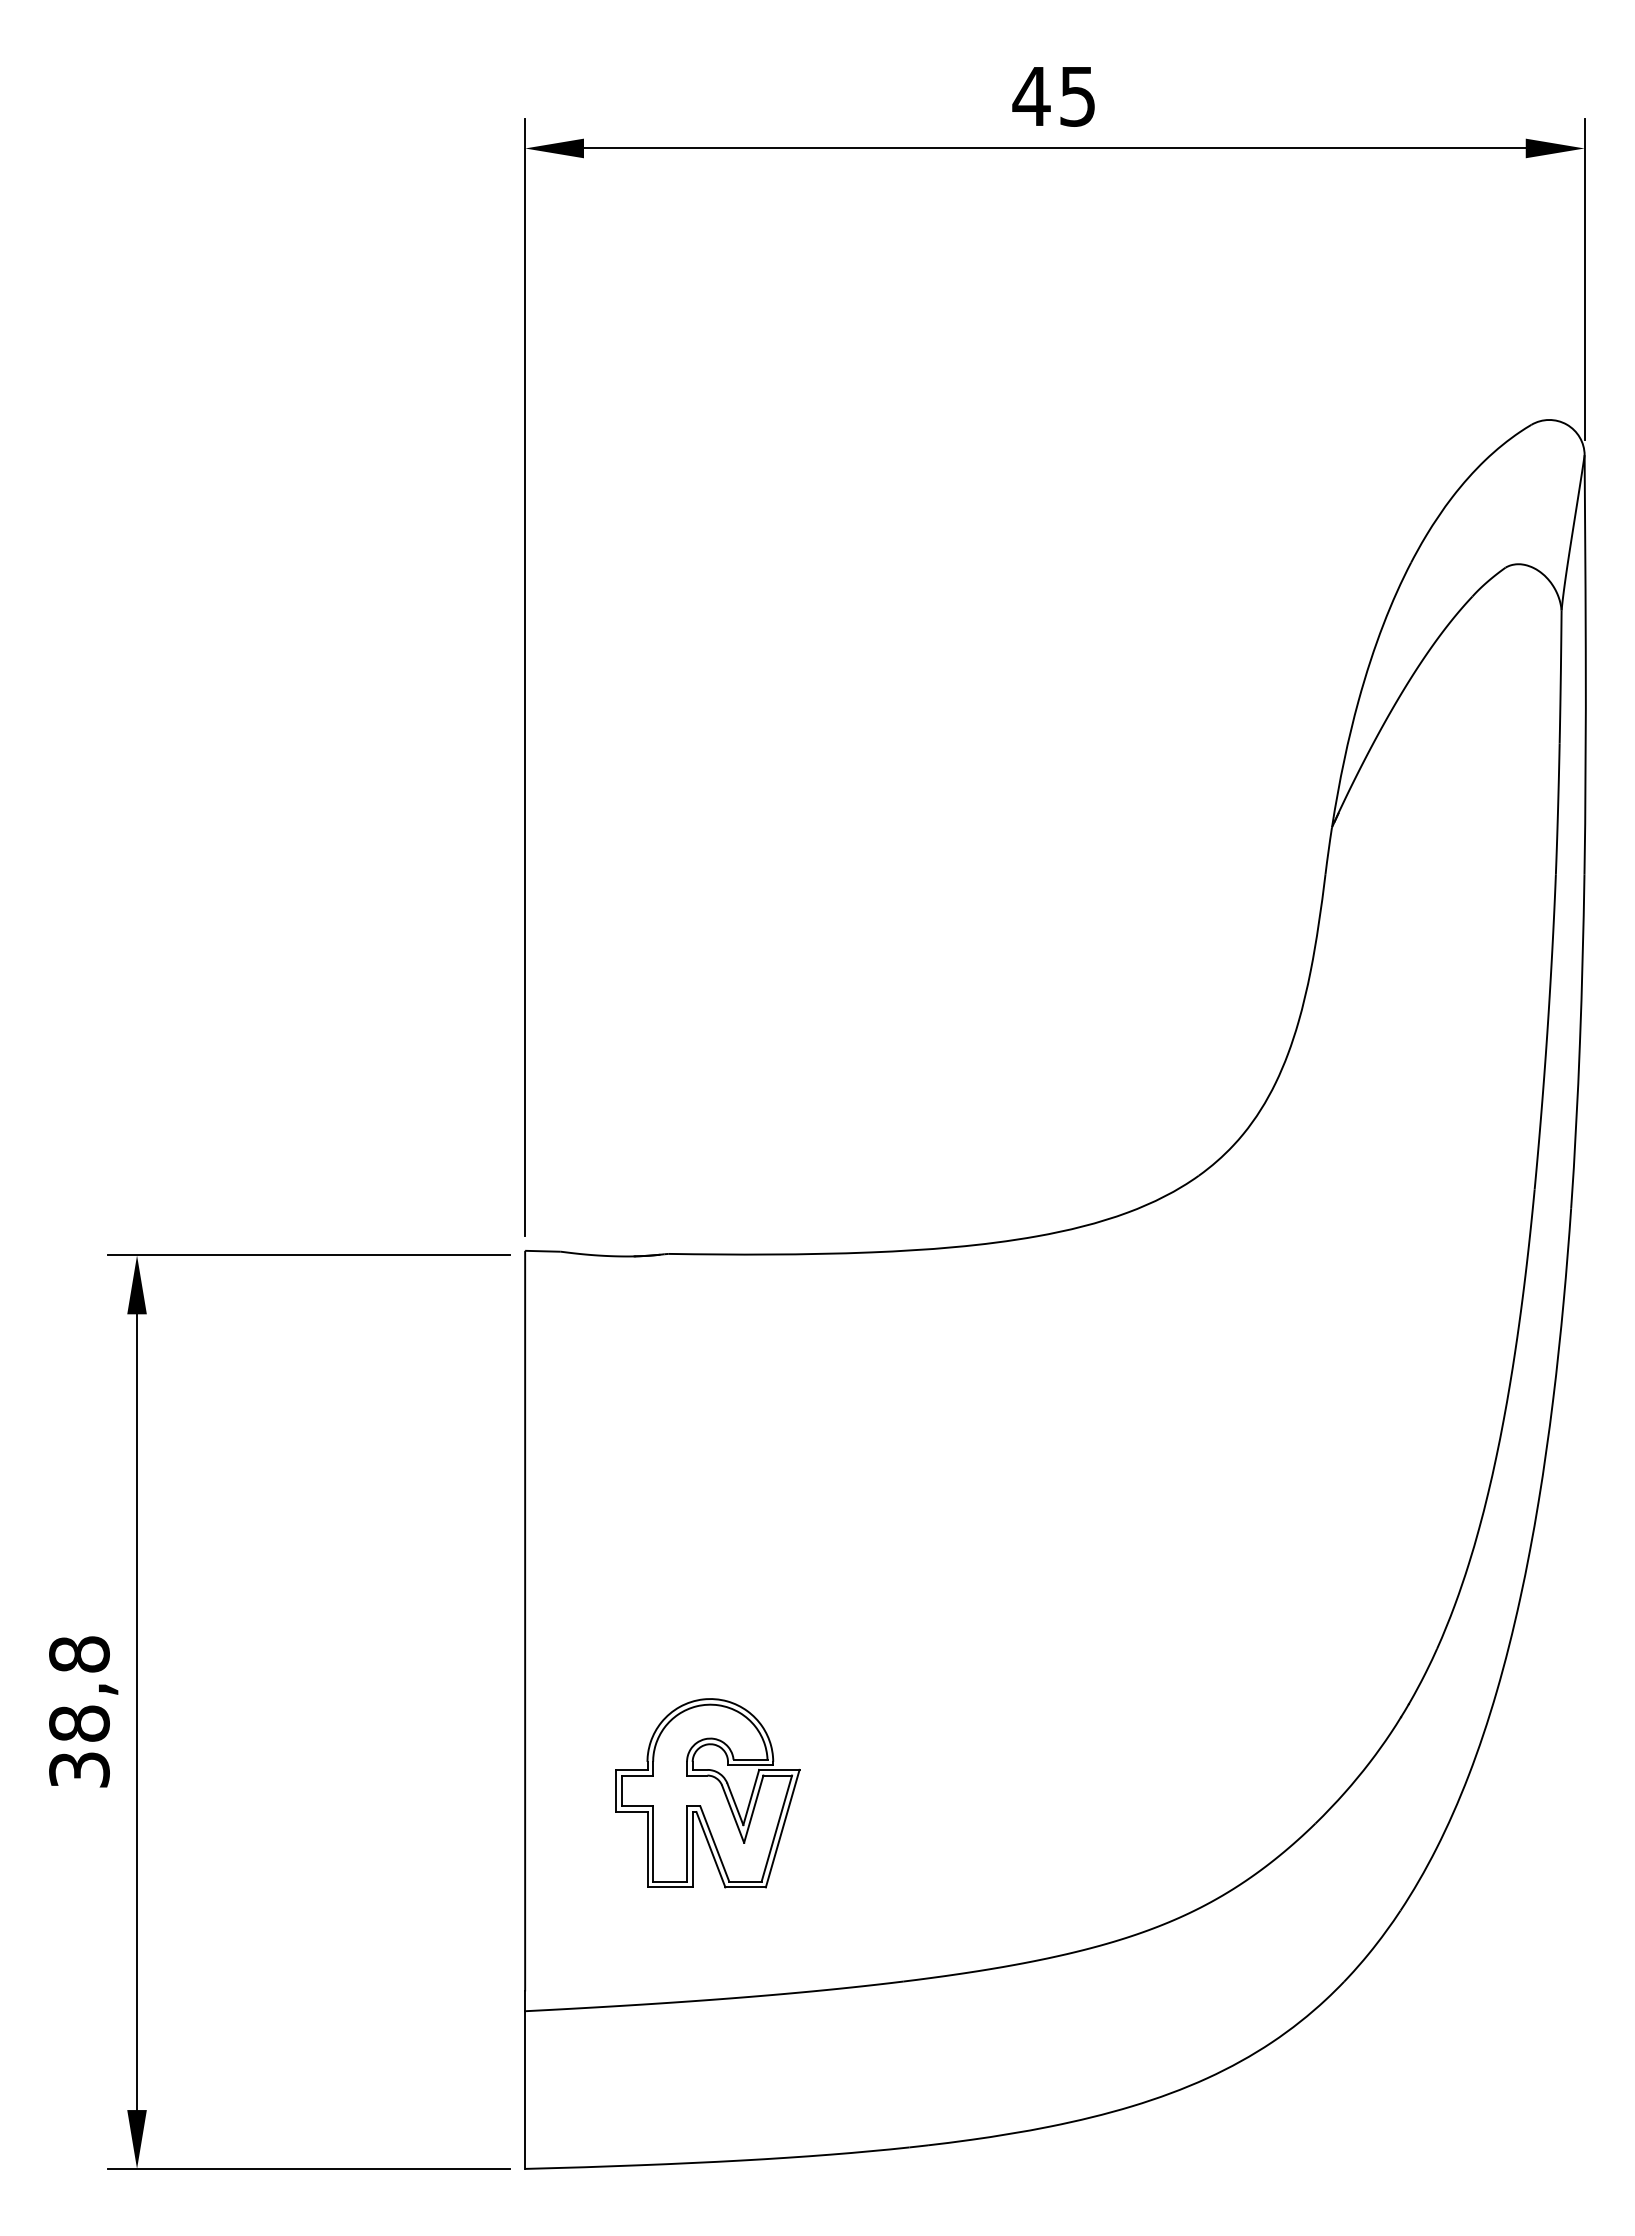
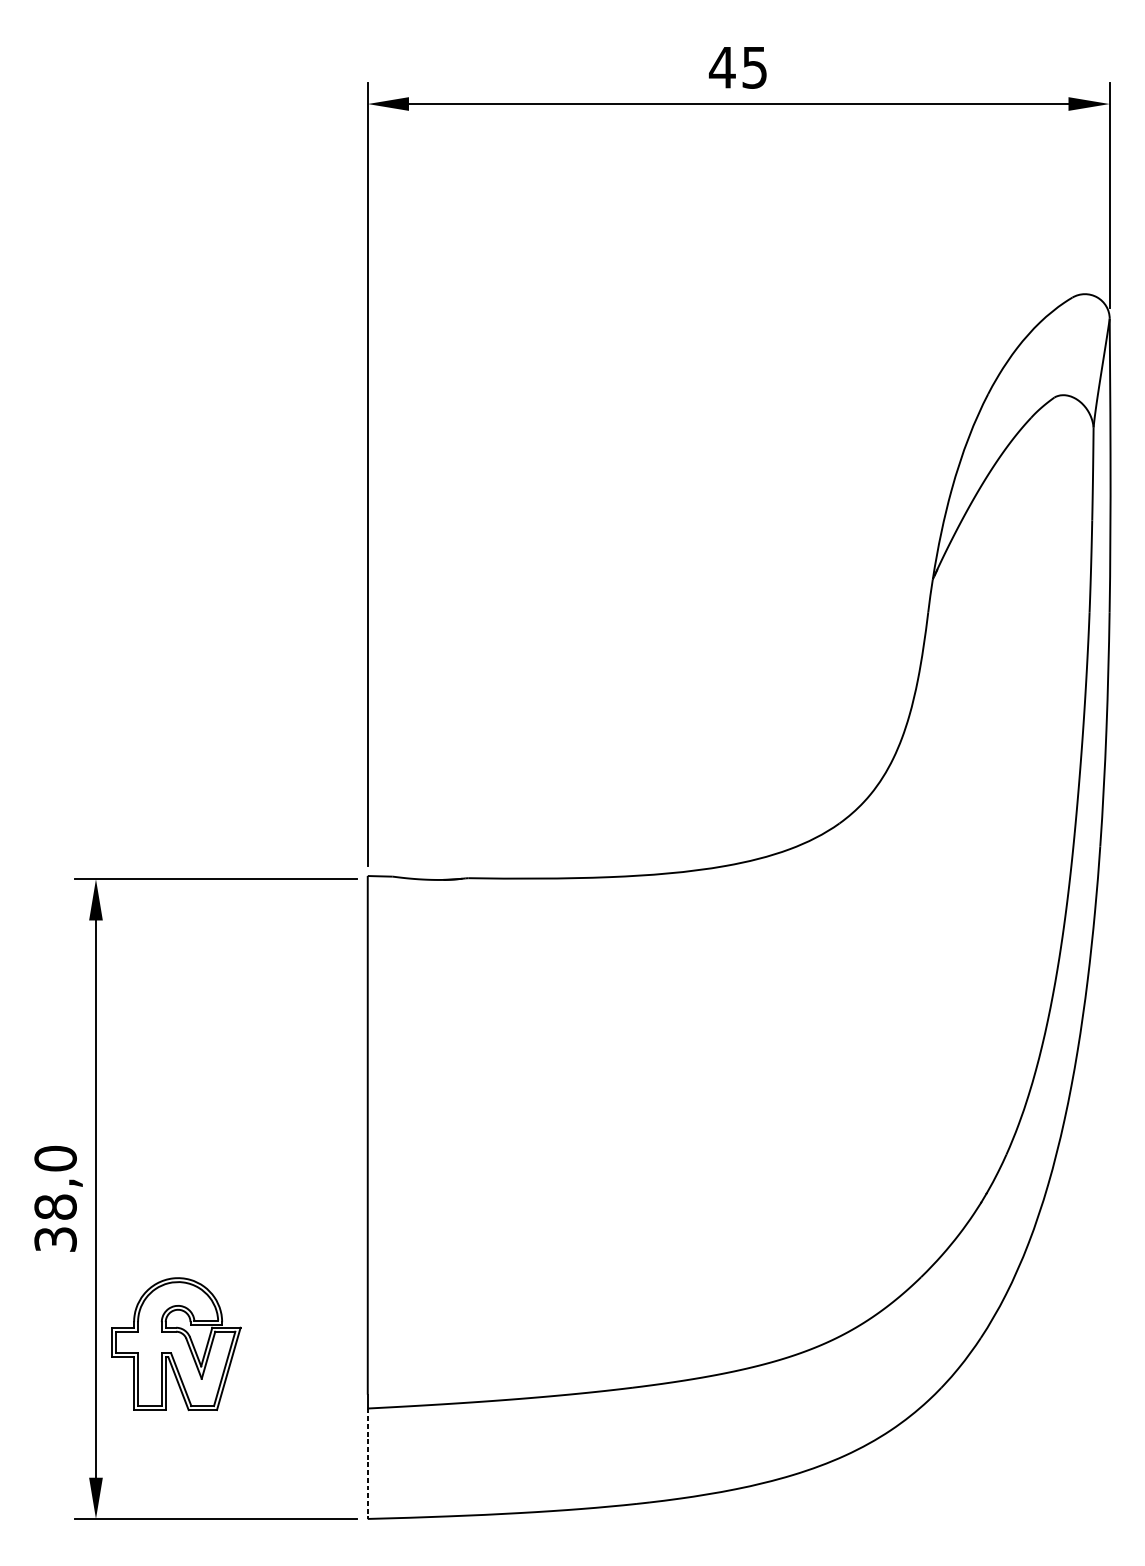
text: (79, 1654) -> (55, 1158), 38,8 -> 38,0
part: (707, 1793) -> (176, 1344), moved
line: (525, 2090) -> (368, 1464), solid -> dashed

